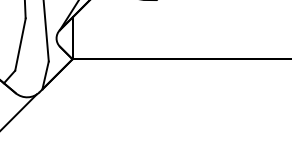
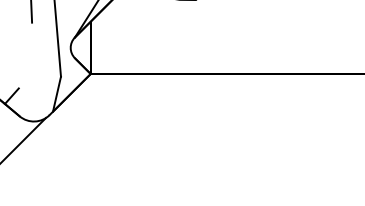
line: (20, 44) -> (25, 55), removed

